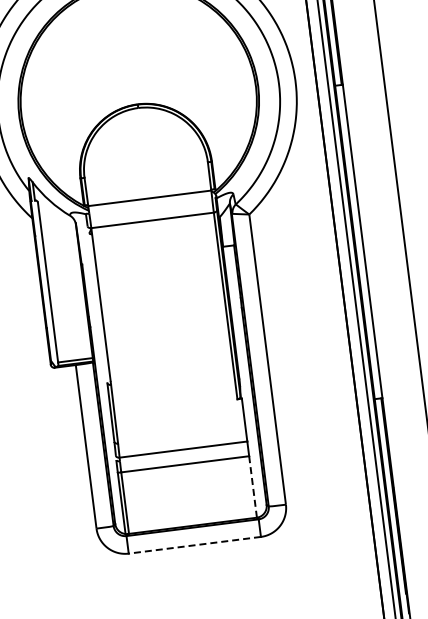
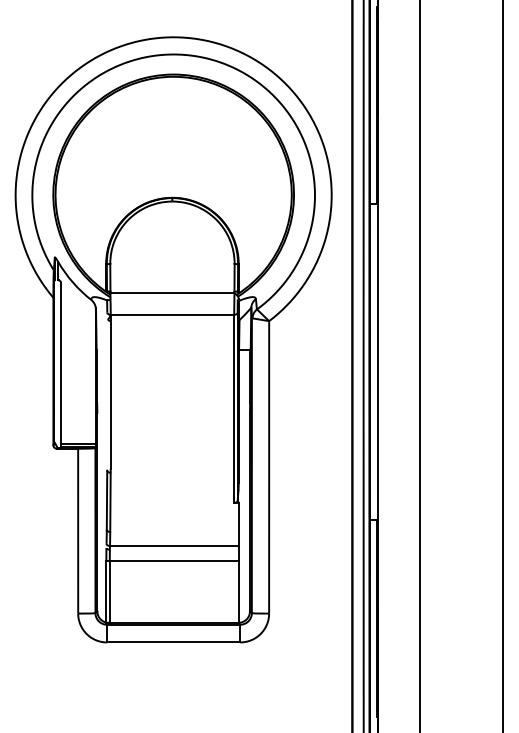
line: (252, 486) -> (238, 591), dashed -> solid
line: (194, 545) -> (173, 642), dashed -> solid

